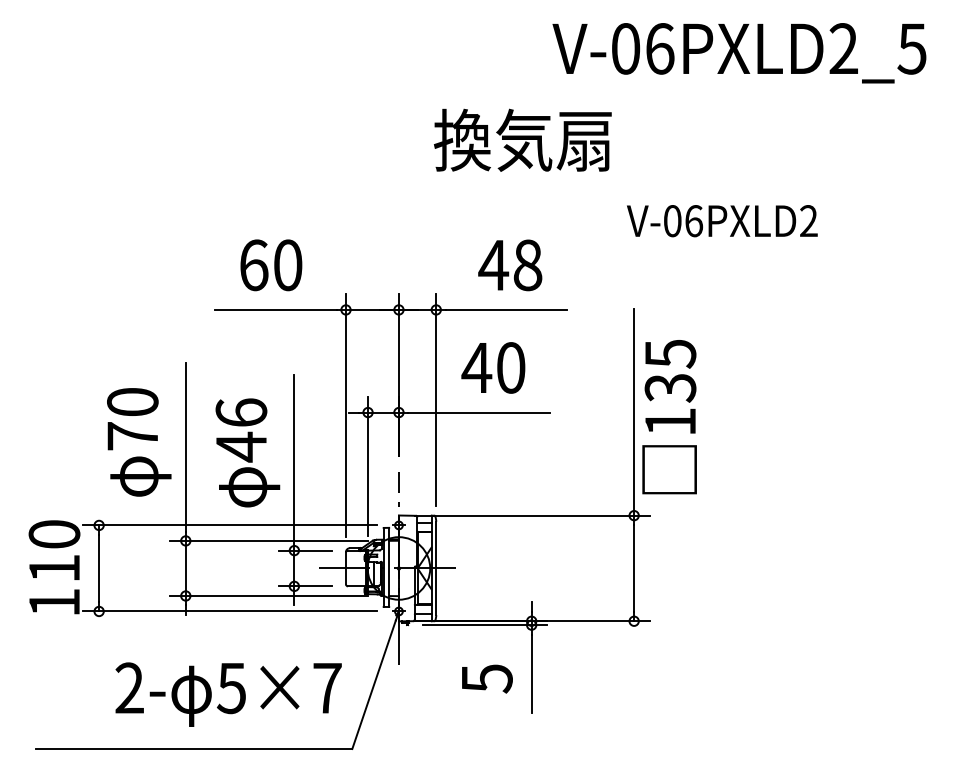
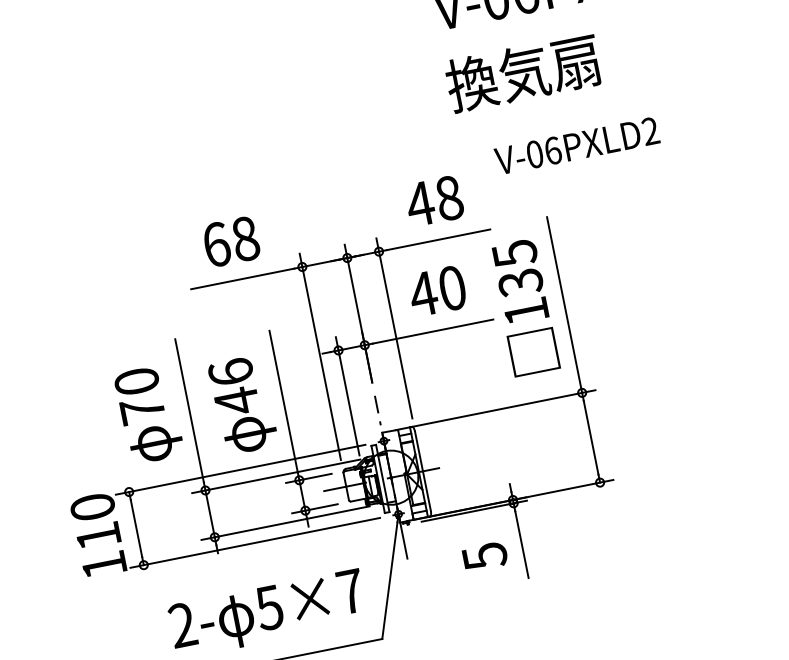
text: (522, 139) -> (522, 72), moved
text: (722, 221) -> (577, 146), moved
text: (288, 264) -> (245, 238), 60 -> 68
text: (669, 417) -> (524, 307), moved

